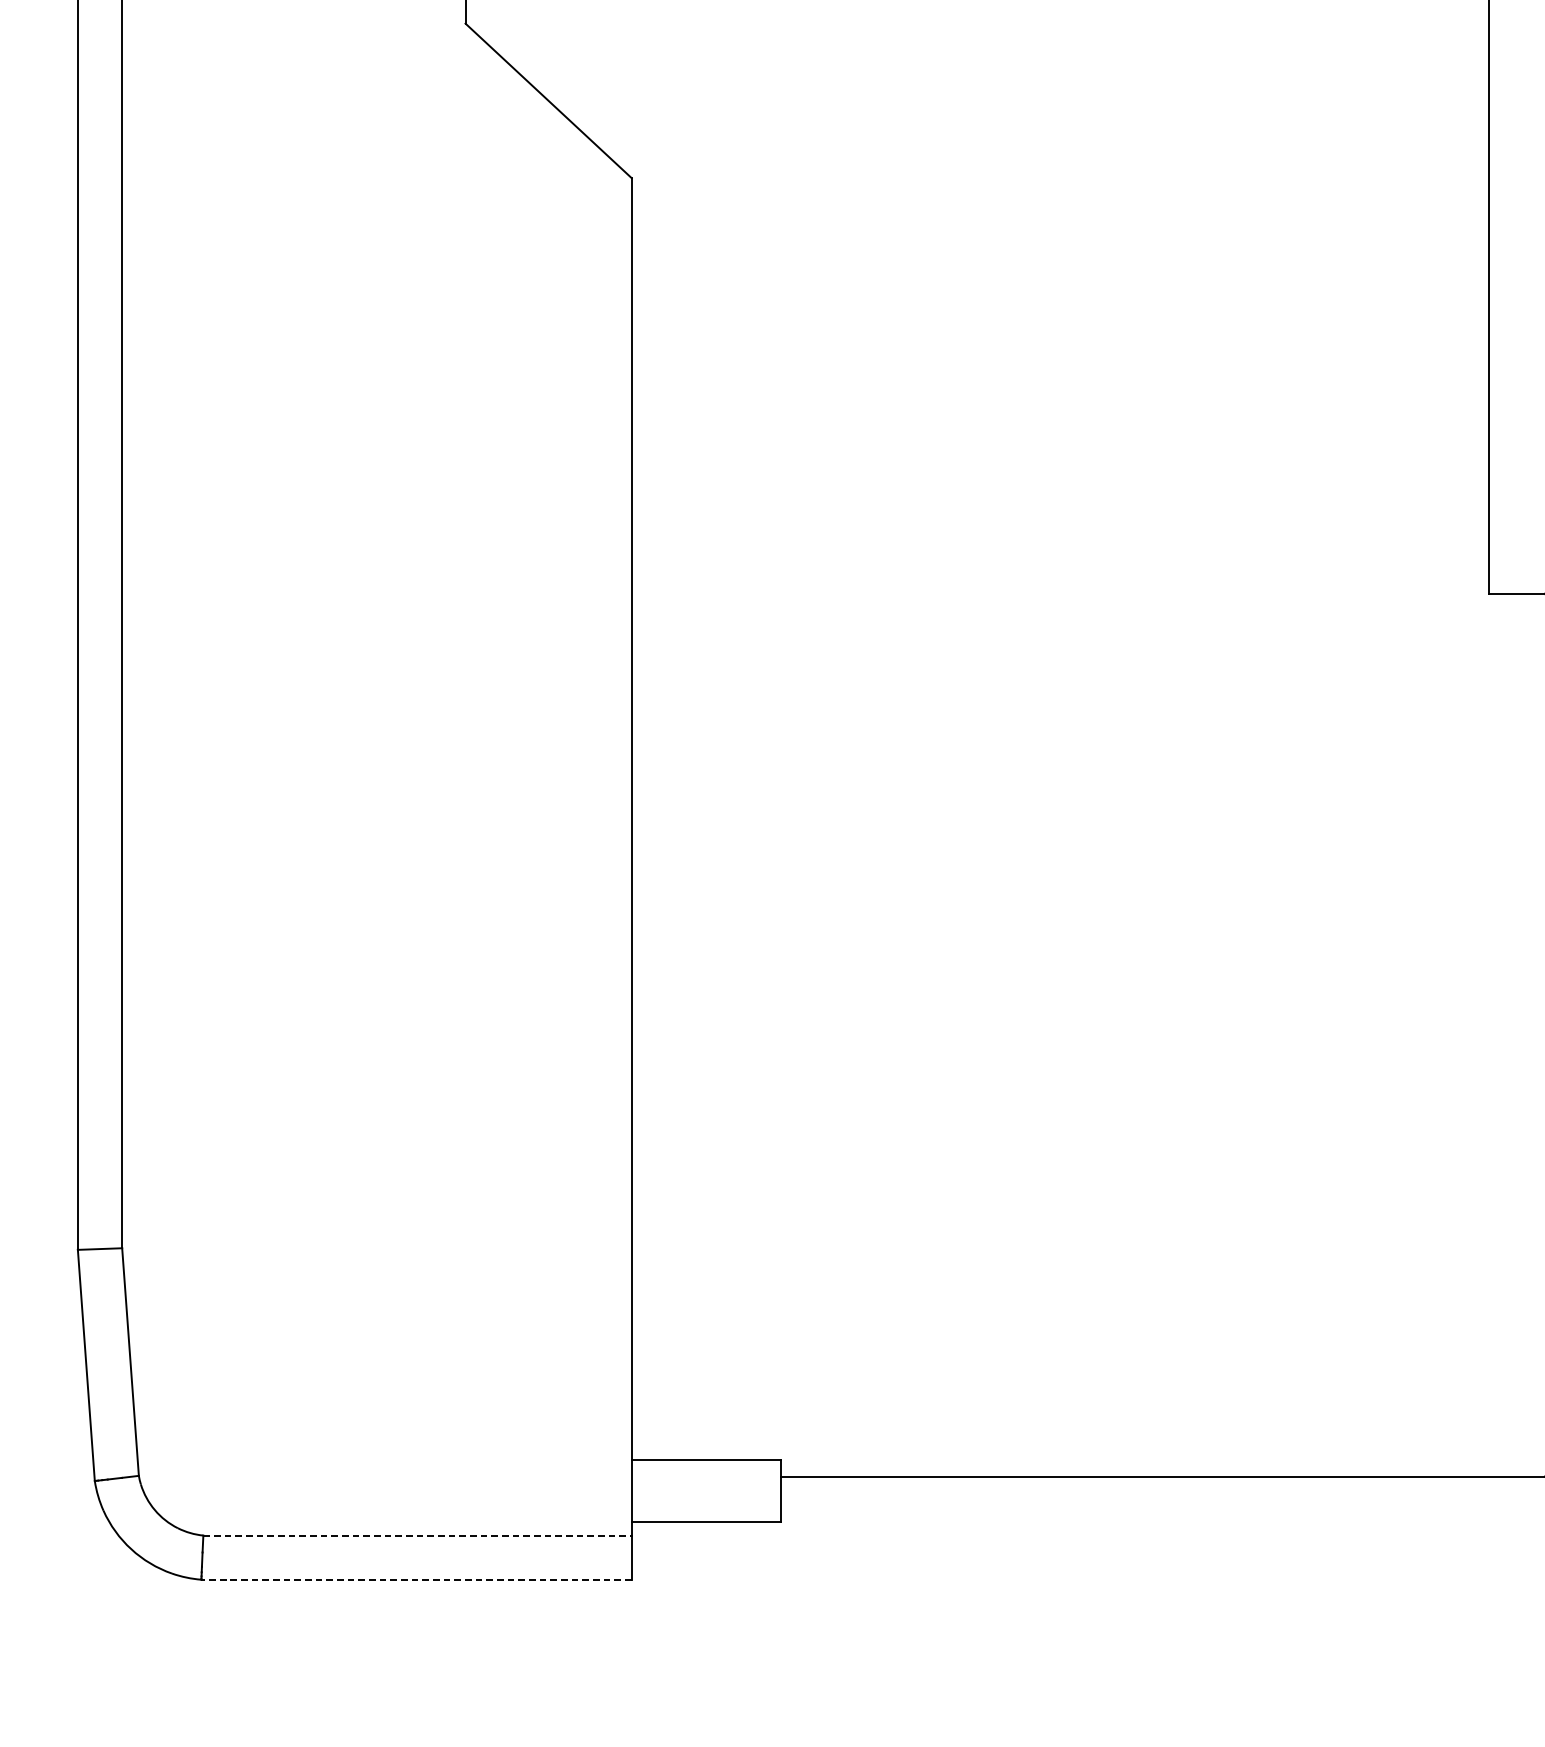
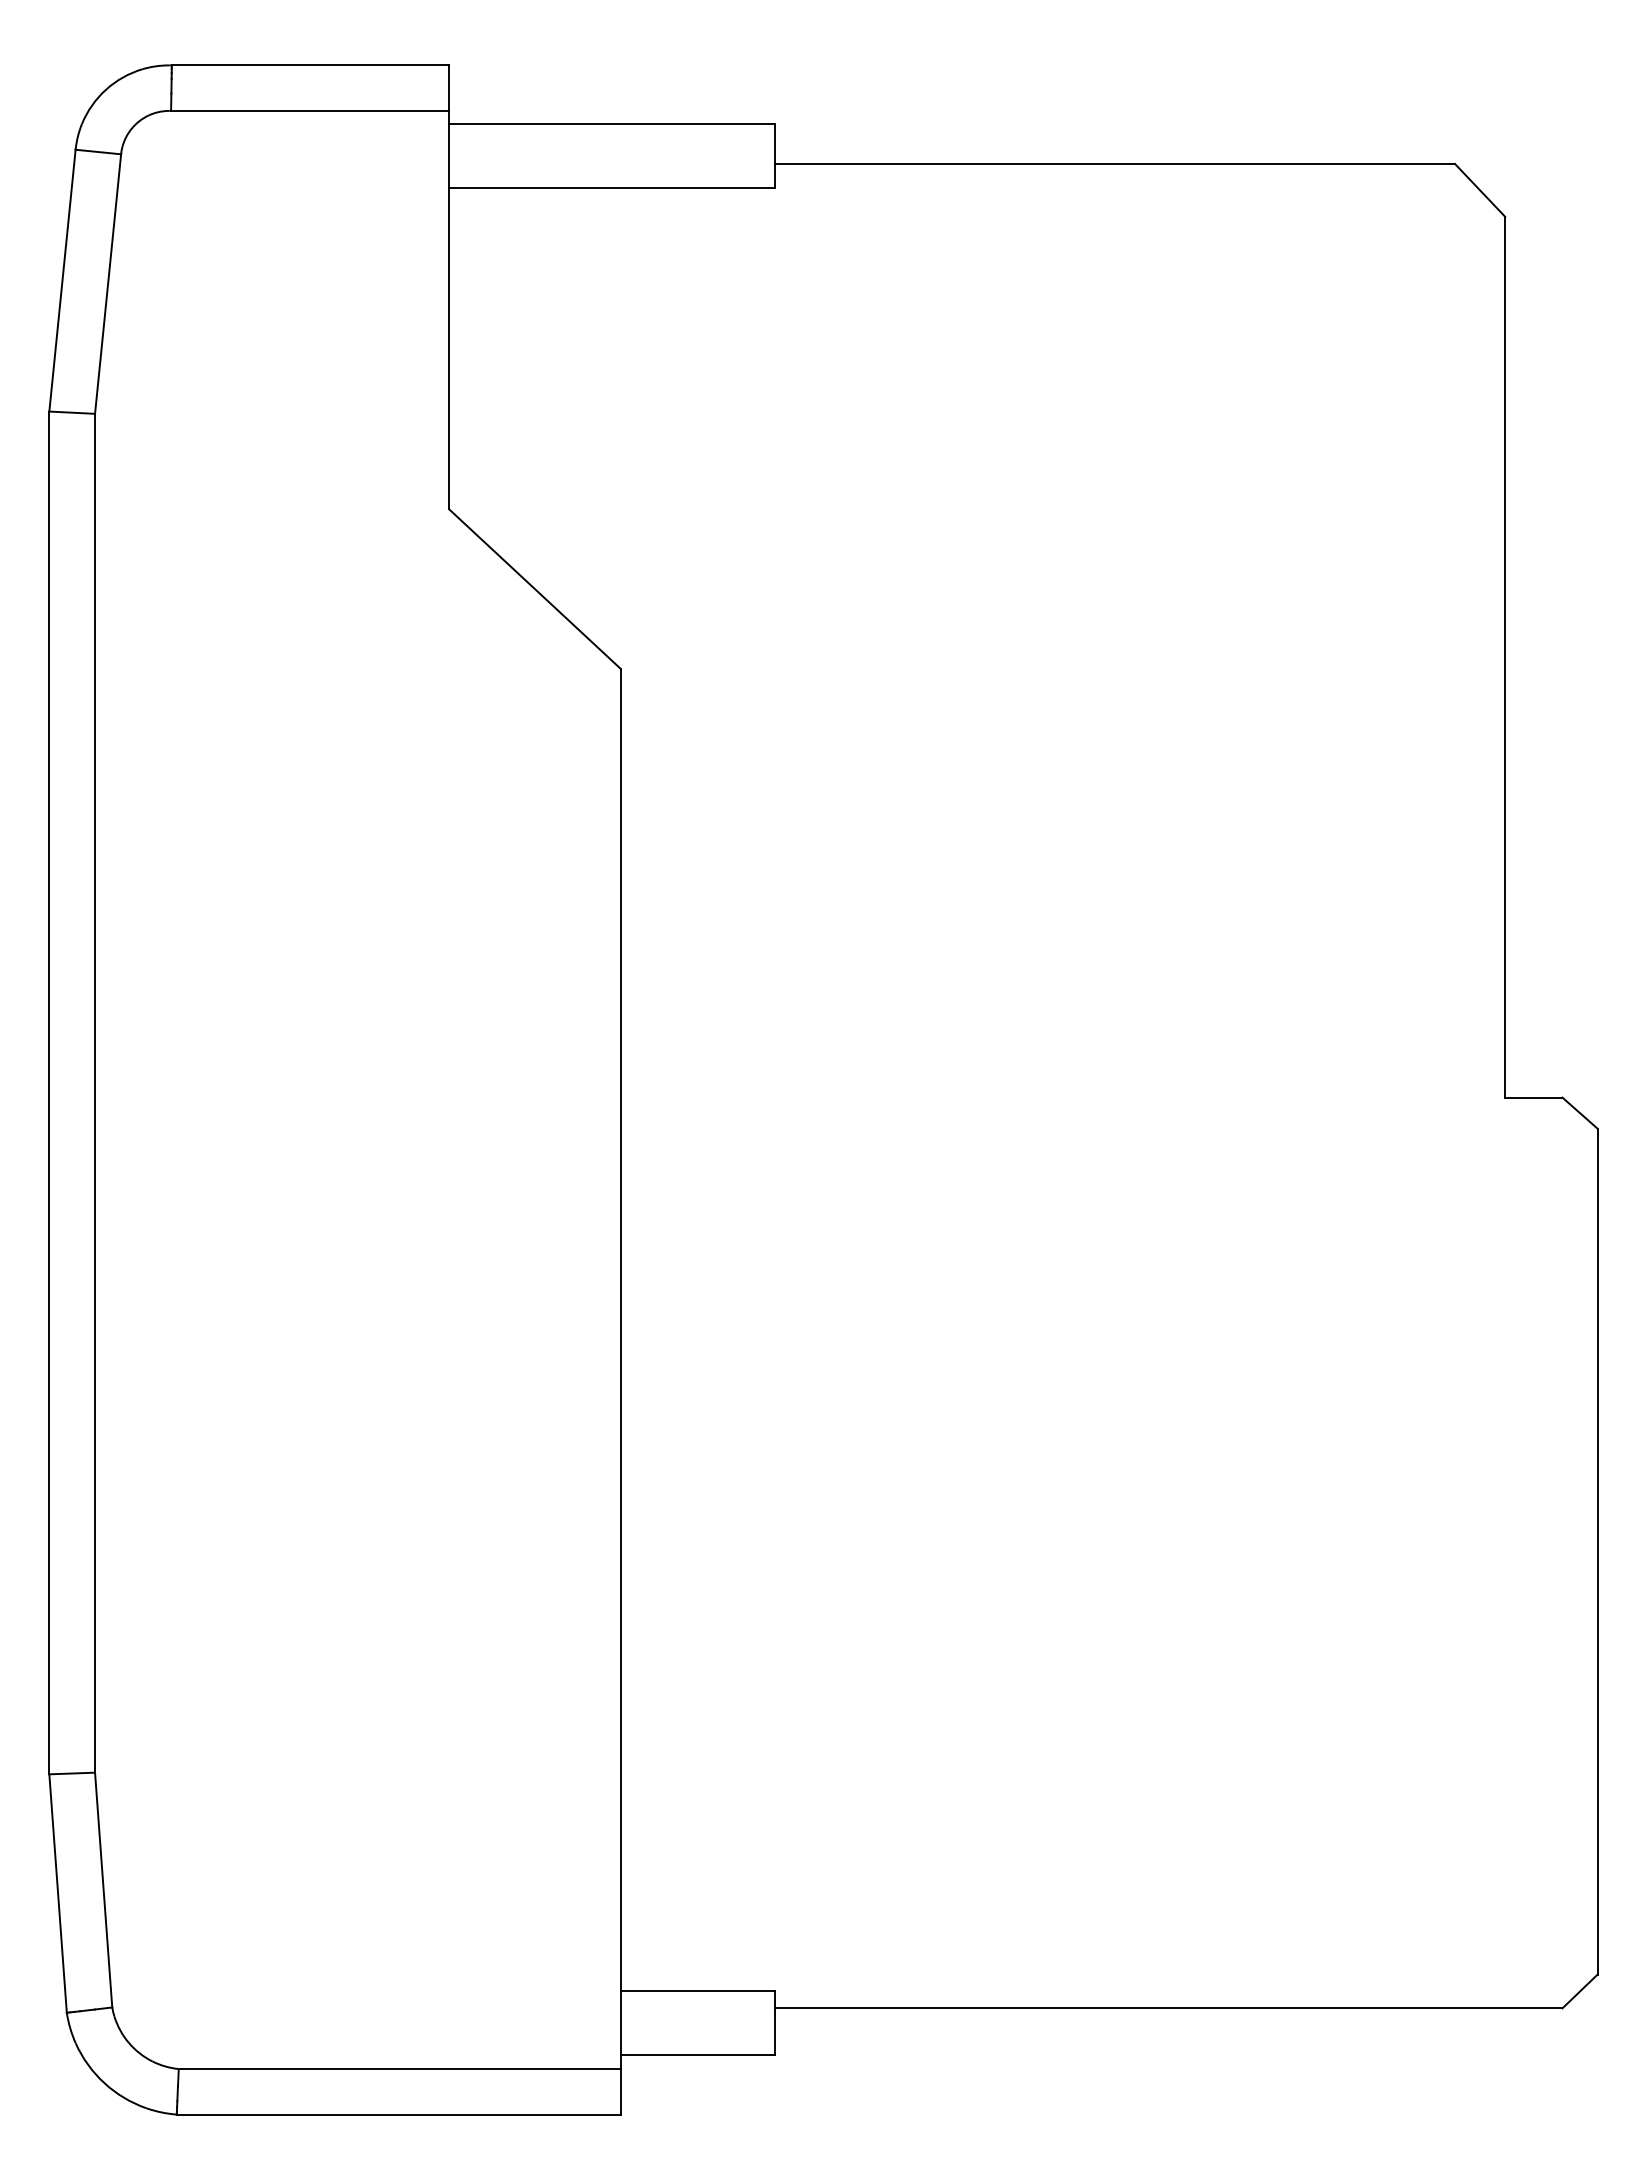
line: (417, 1535) -> (399, 2069), dashed -> solid
line: (416, 1579) -> (398, 2114), dashed -> solid

